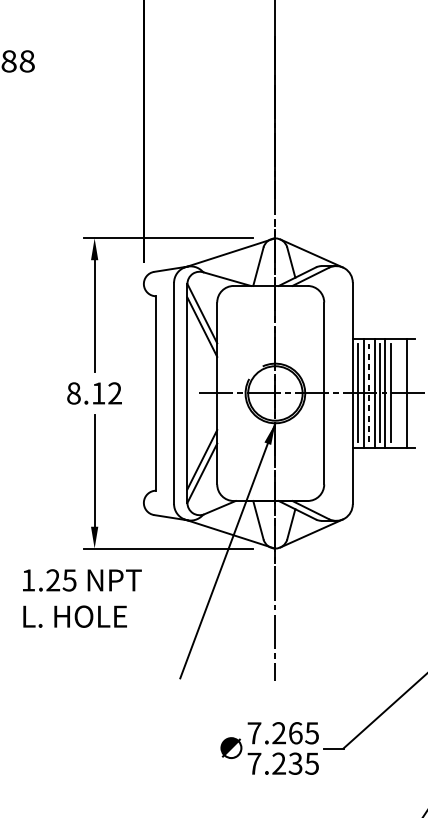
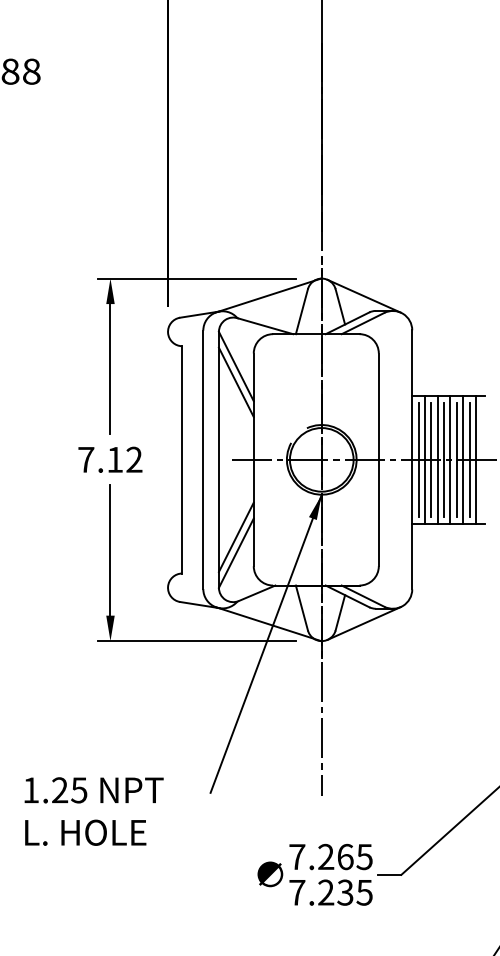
text: (74, 393) -> (86, 459), 8.12 -> 7.12
line: (369, 393) -> (431, 459), dashed -> solid
line: (396, 393) -> (463, 459), added
line: (401, 393) -> (469, 459), added
text: (81, 598) -> (93, 811), moved

